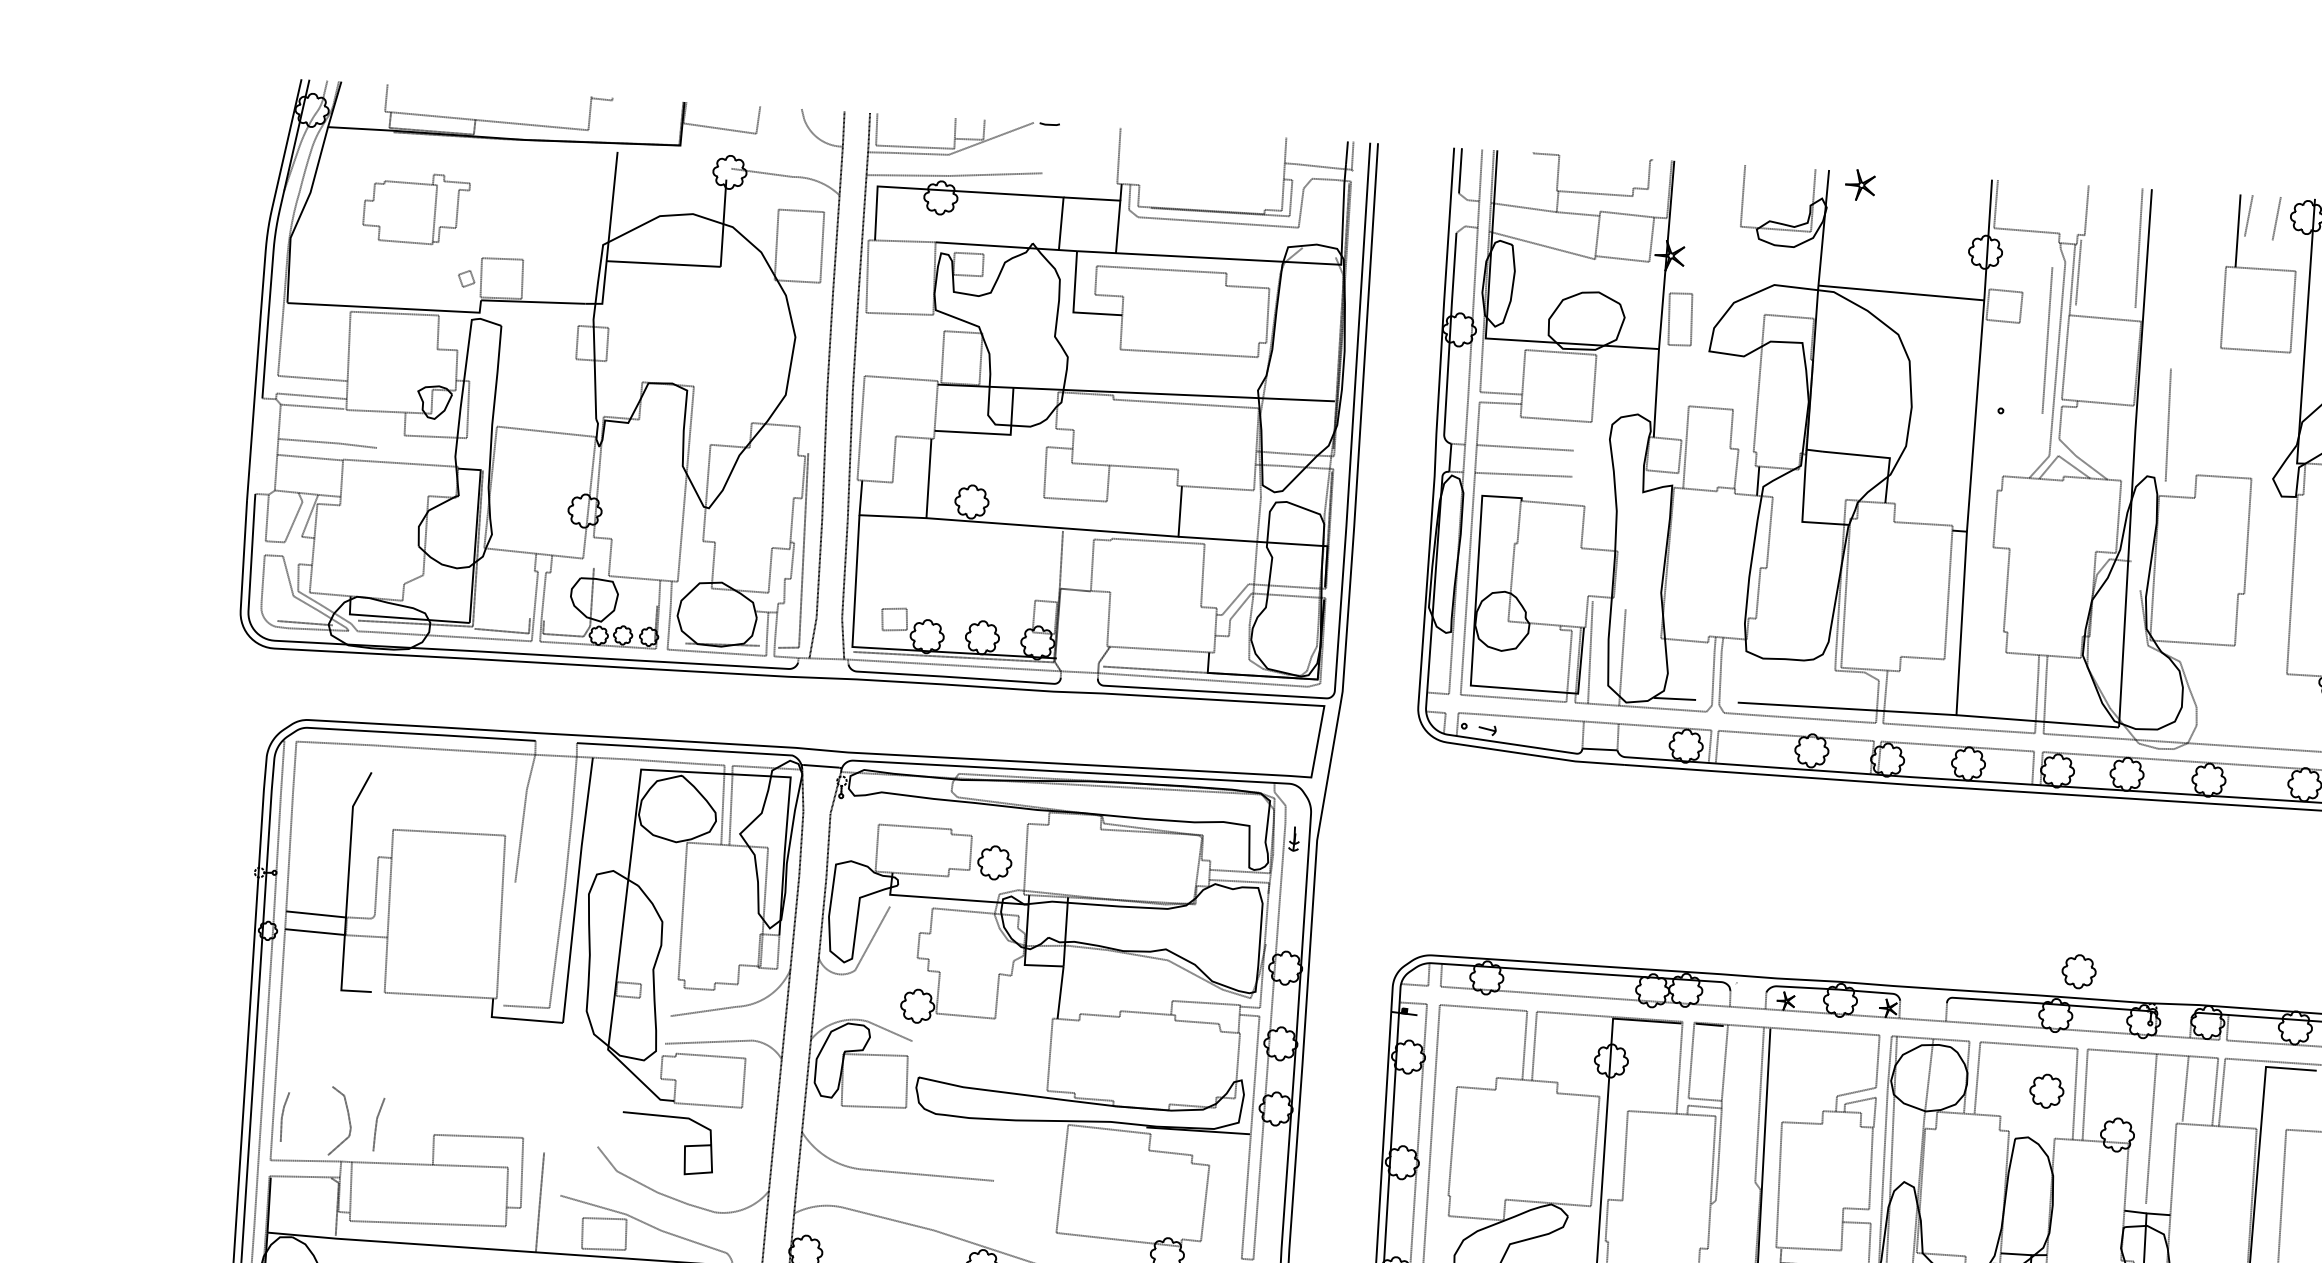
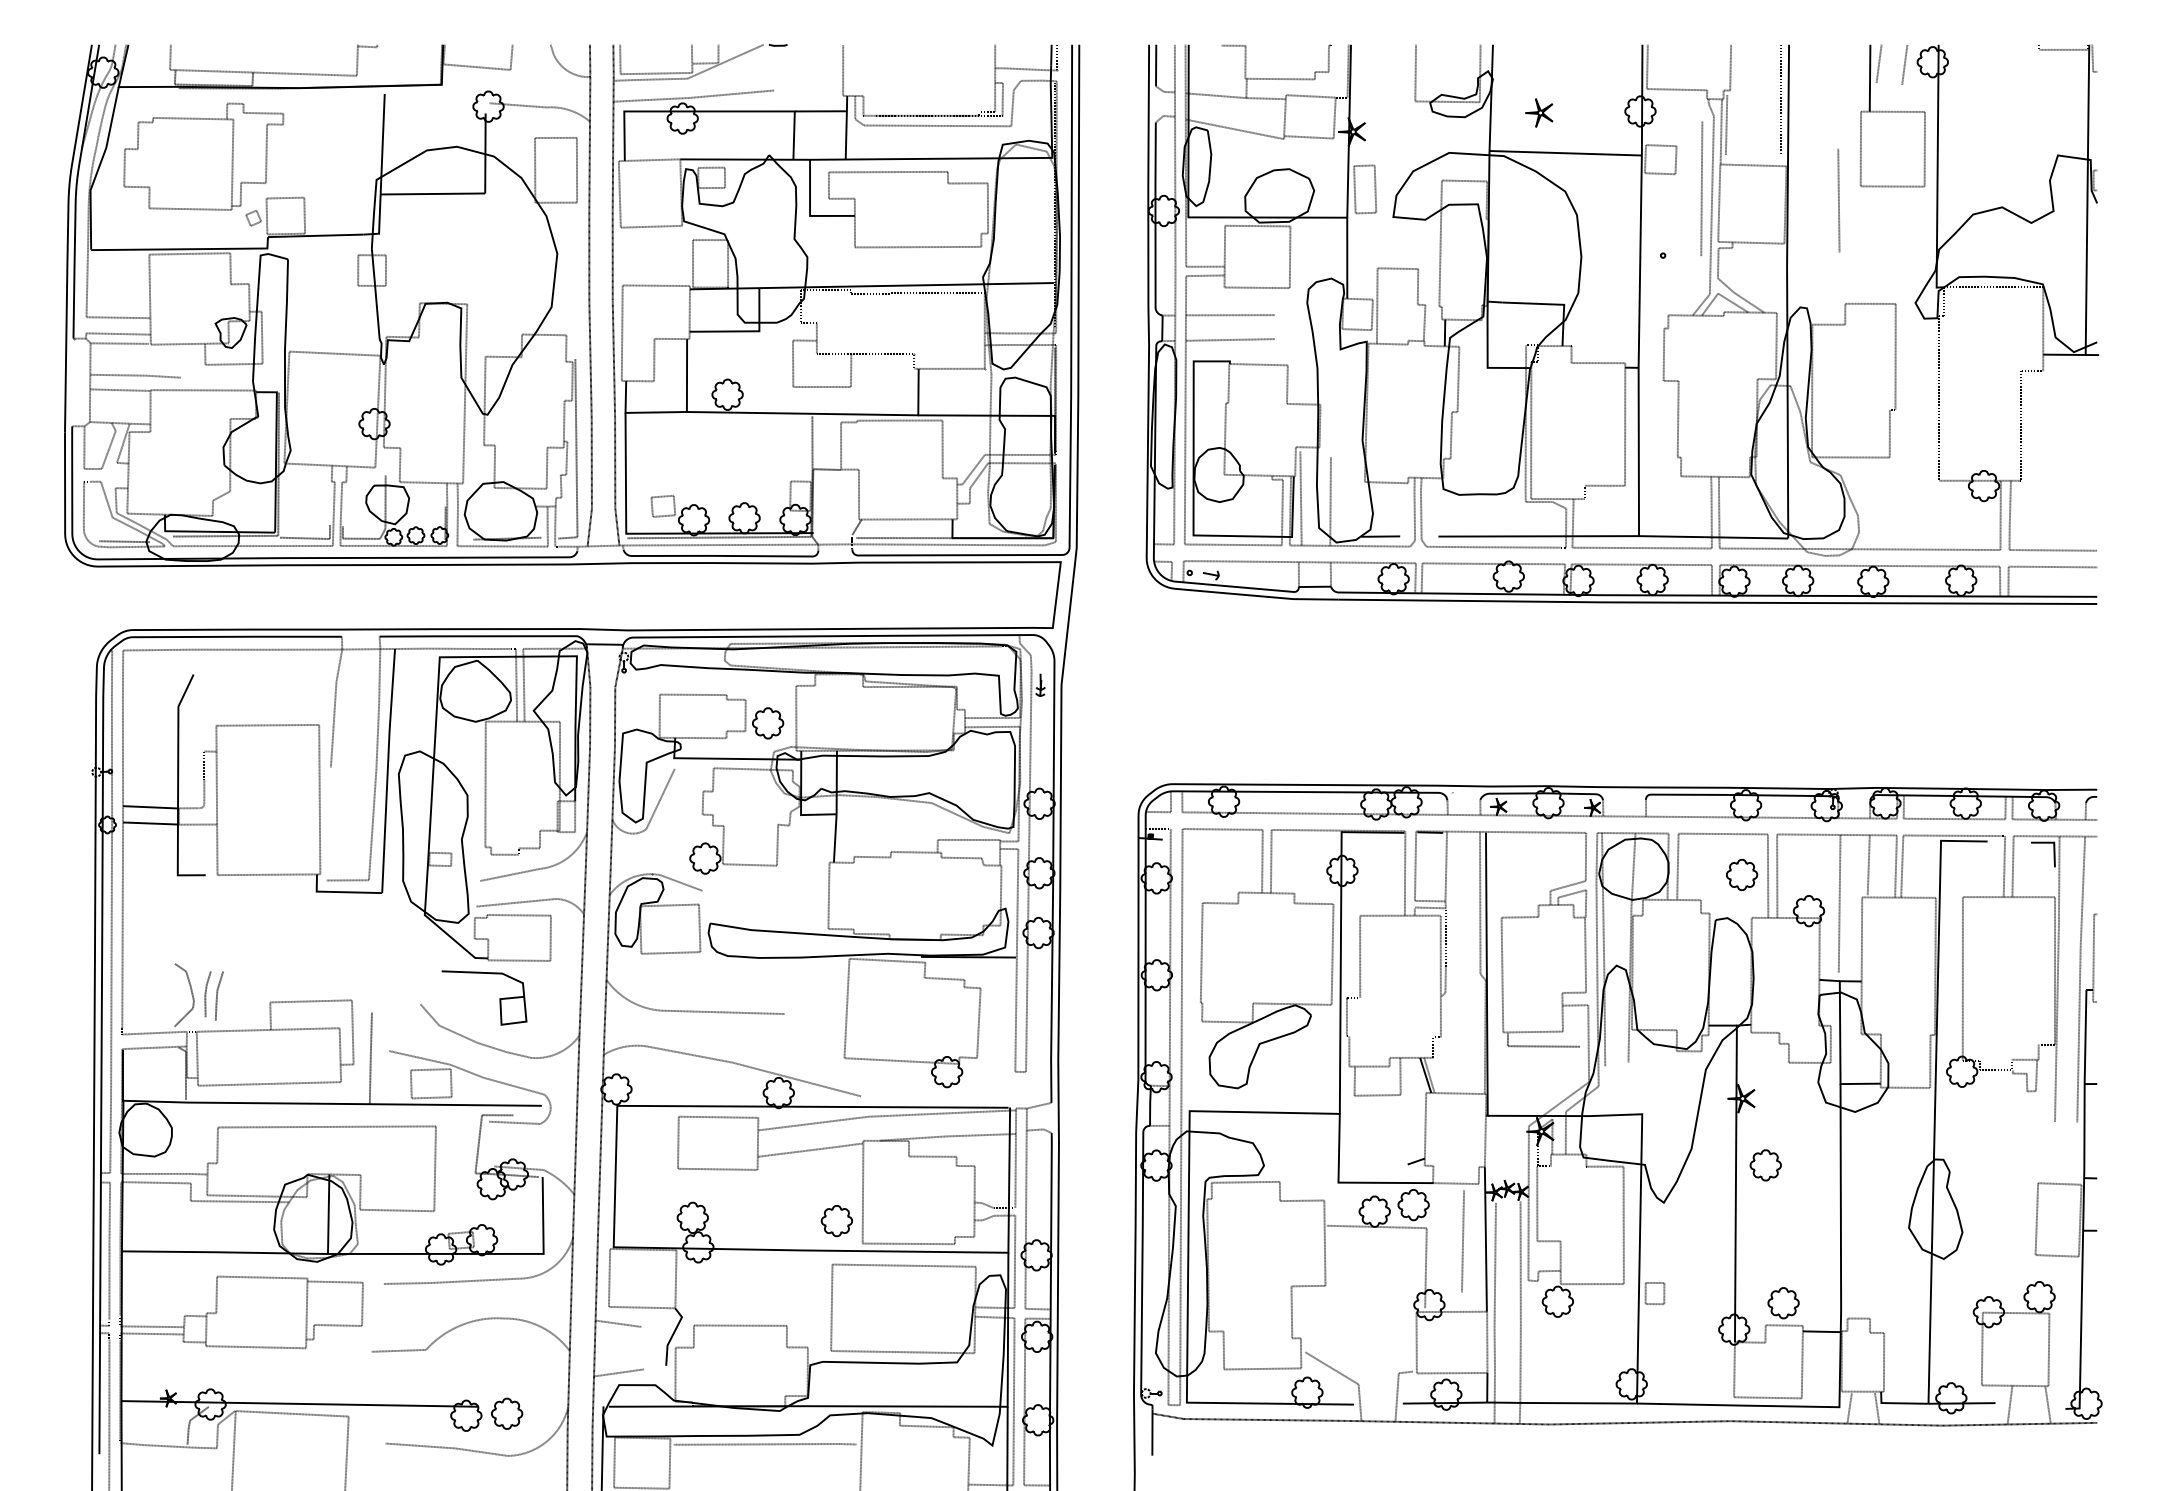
part: (1860, 184) -> (1539, 112), moved
part: (415, 208) -> (203, 156), size x1.67
line: (1319, 252) -> (1031, 147), added
line: (2167, 425) -> (1838, 200), moved
line: (2136, 575) -> (1795, 398), added
line: (1266, 918) -> (1019, 759), added
part: (2079, 971) -> (1765, 763), removed
line: (283, 1117) -> (206, 994), moved

